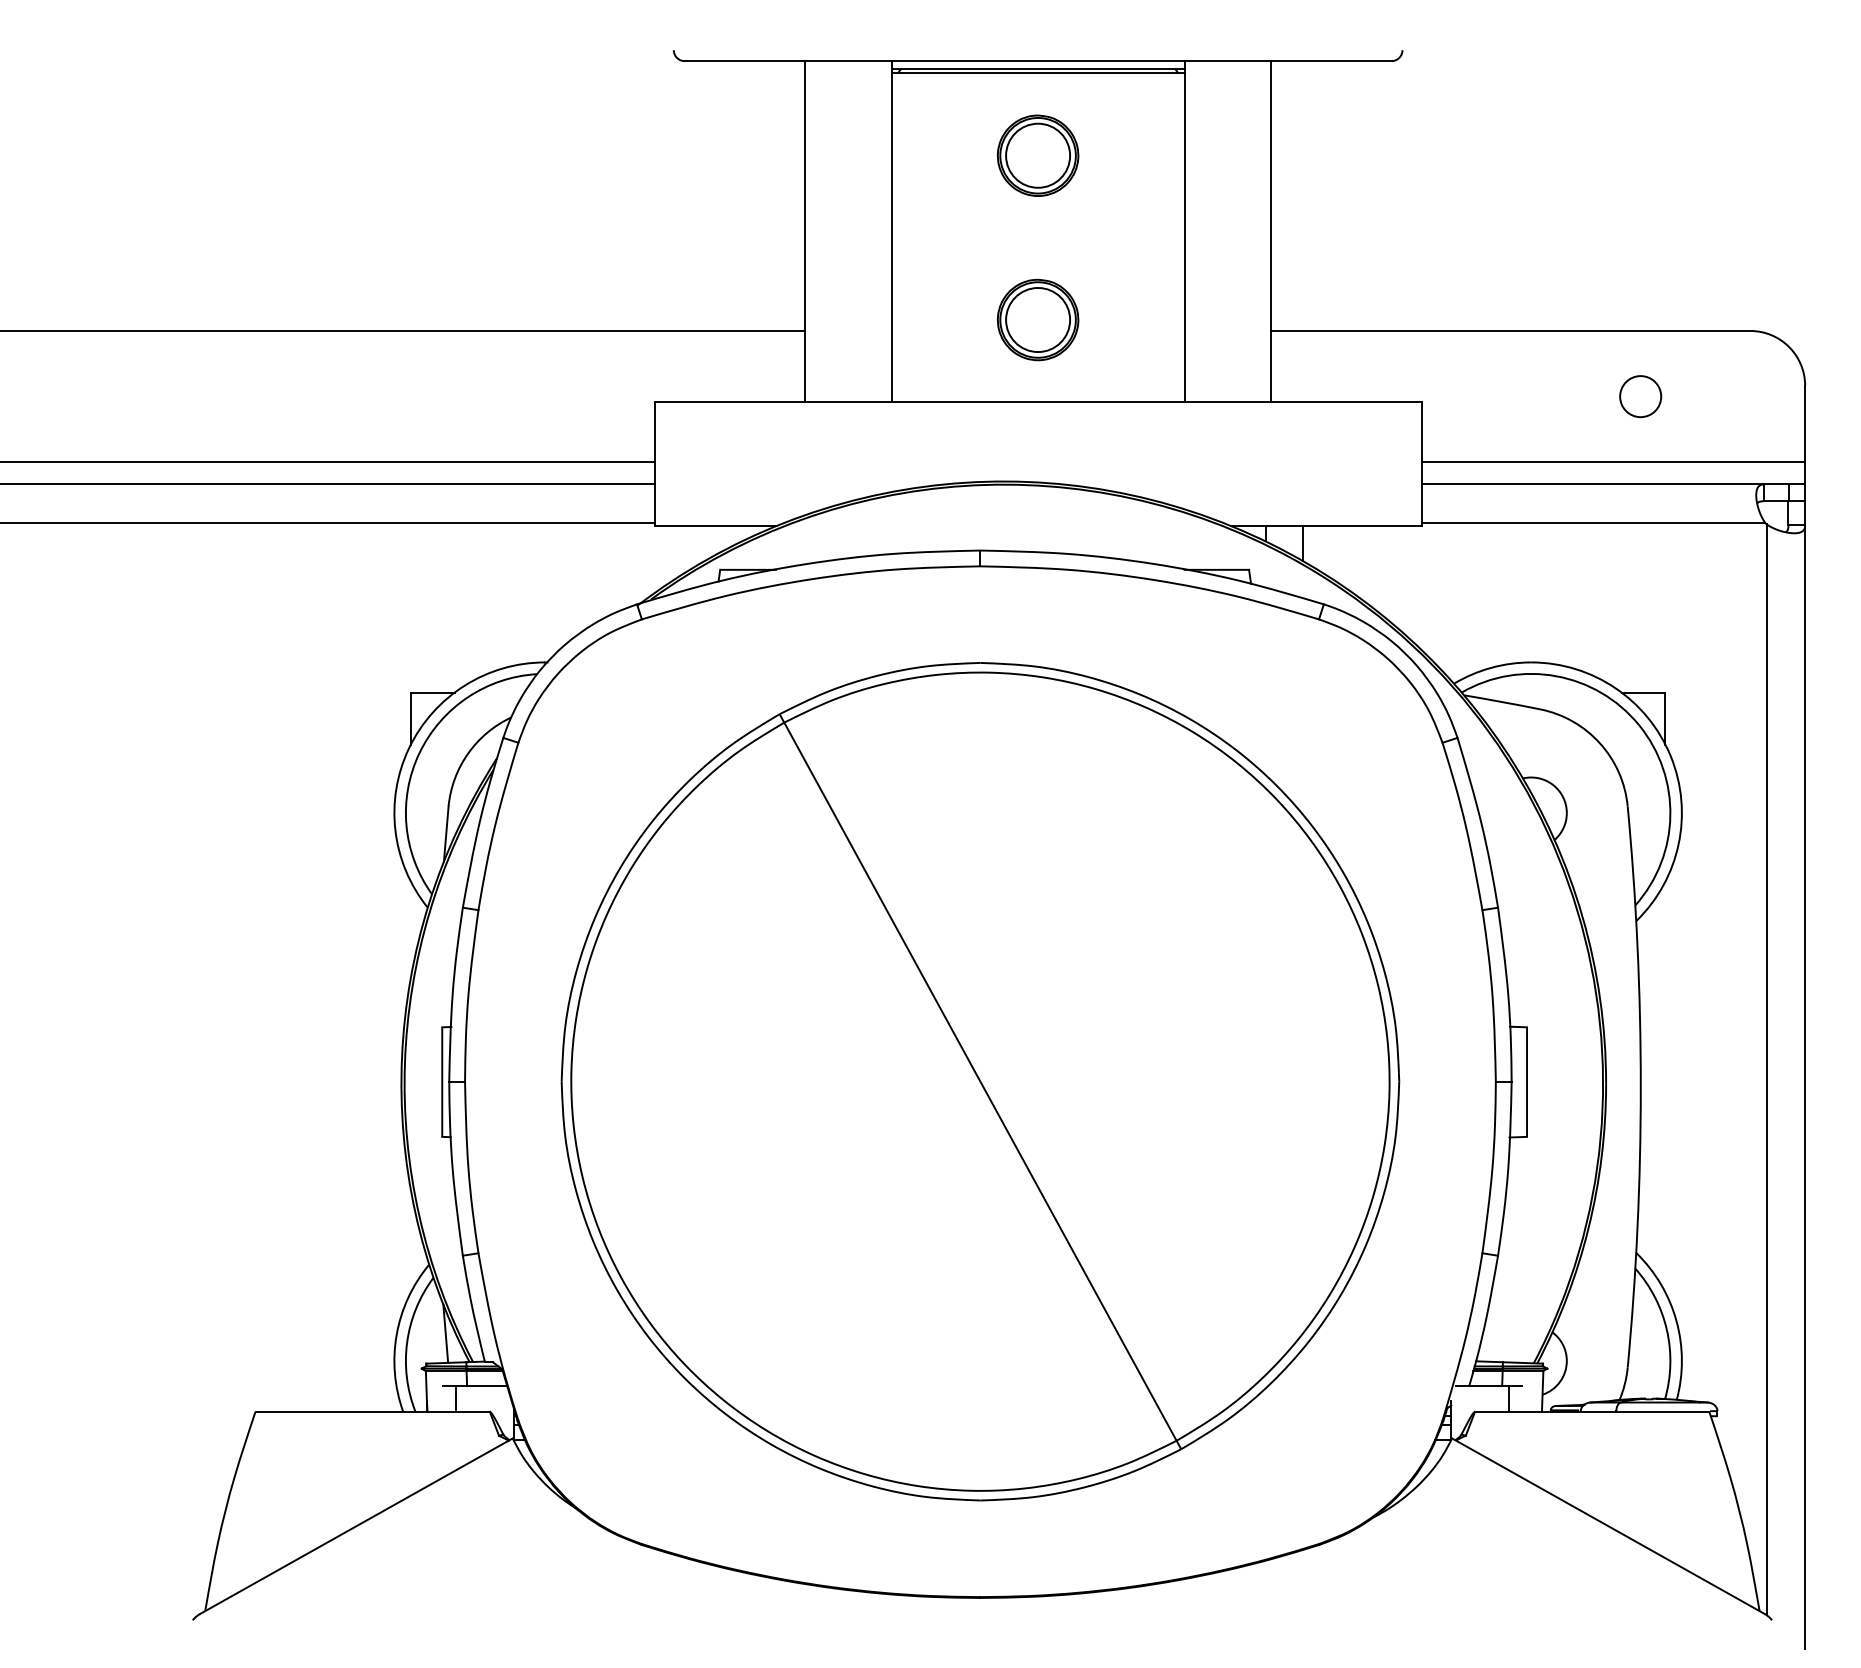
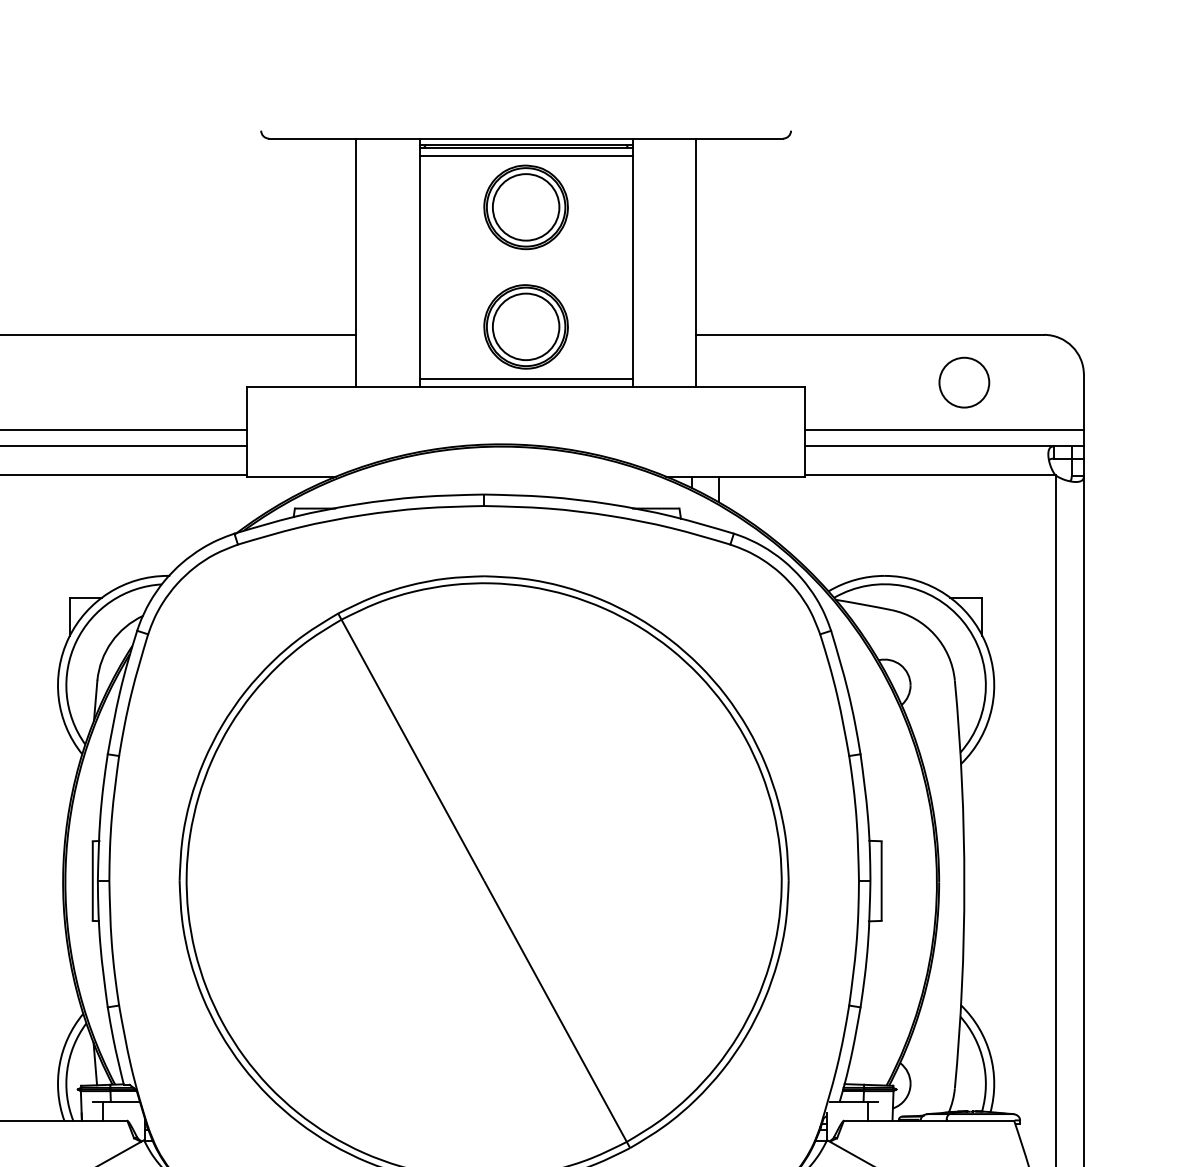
line: (1037, 84) -> (525, 155), added
part: (1037, 155) -> (525, 207), size x1.43
part: (1037, 319) -> (525, 326), size x1.43
line: (1037, 391) -> (525, 378), added
circle: (1640, 396) -> (964, 382), size x1.67

